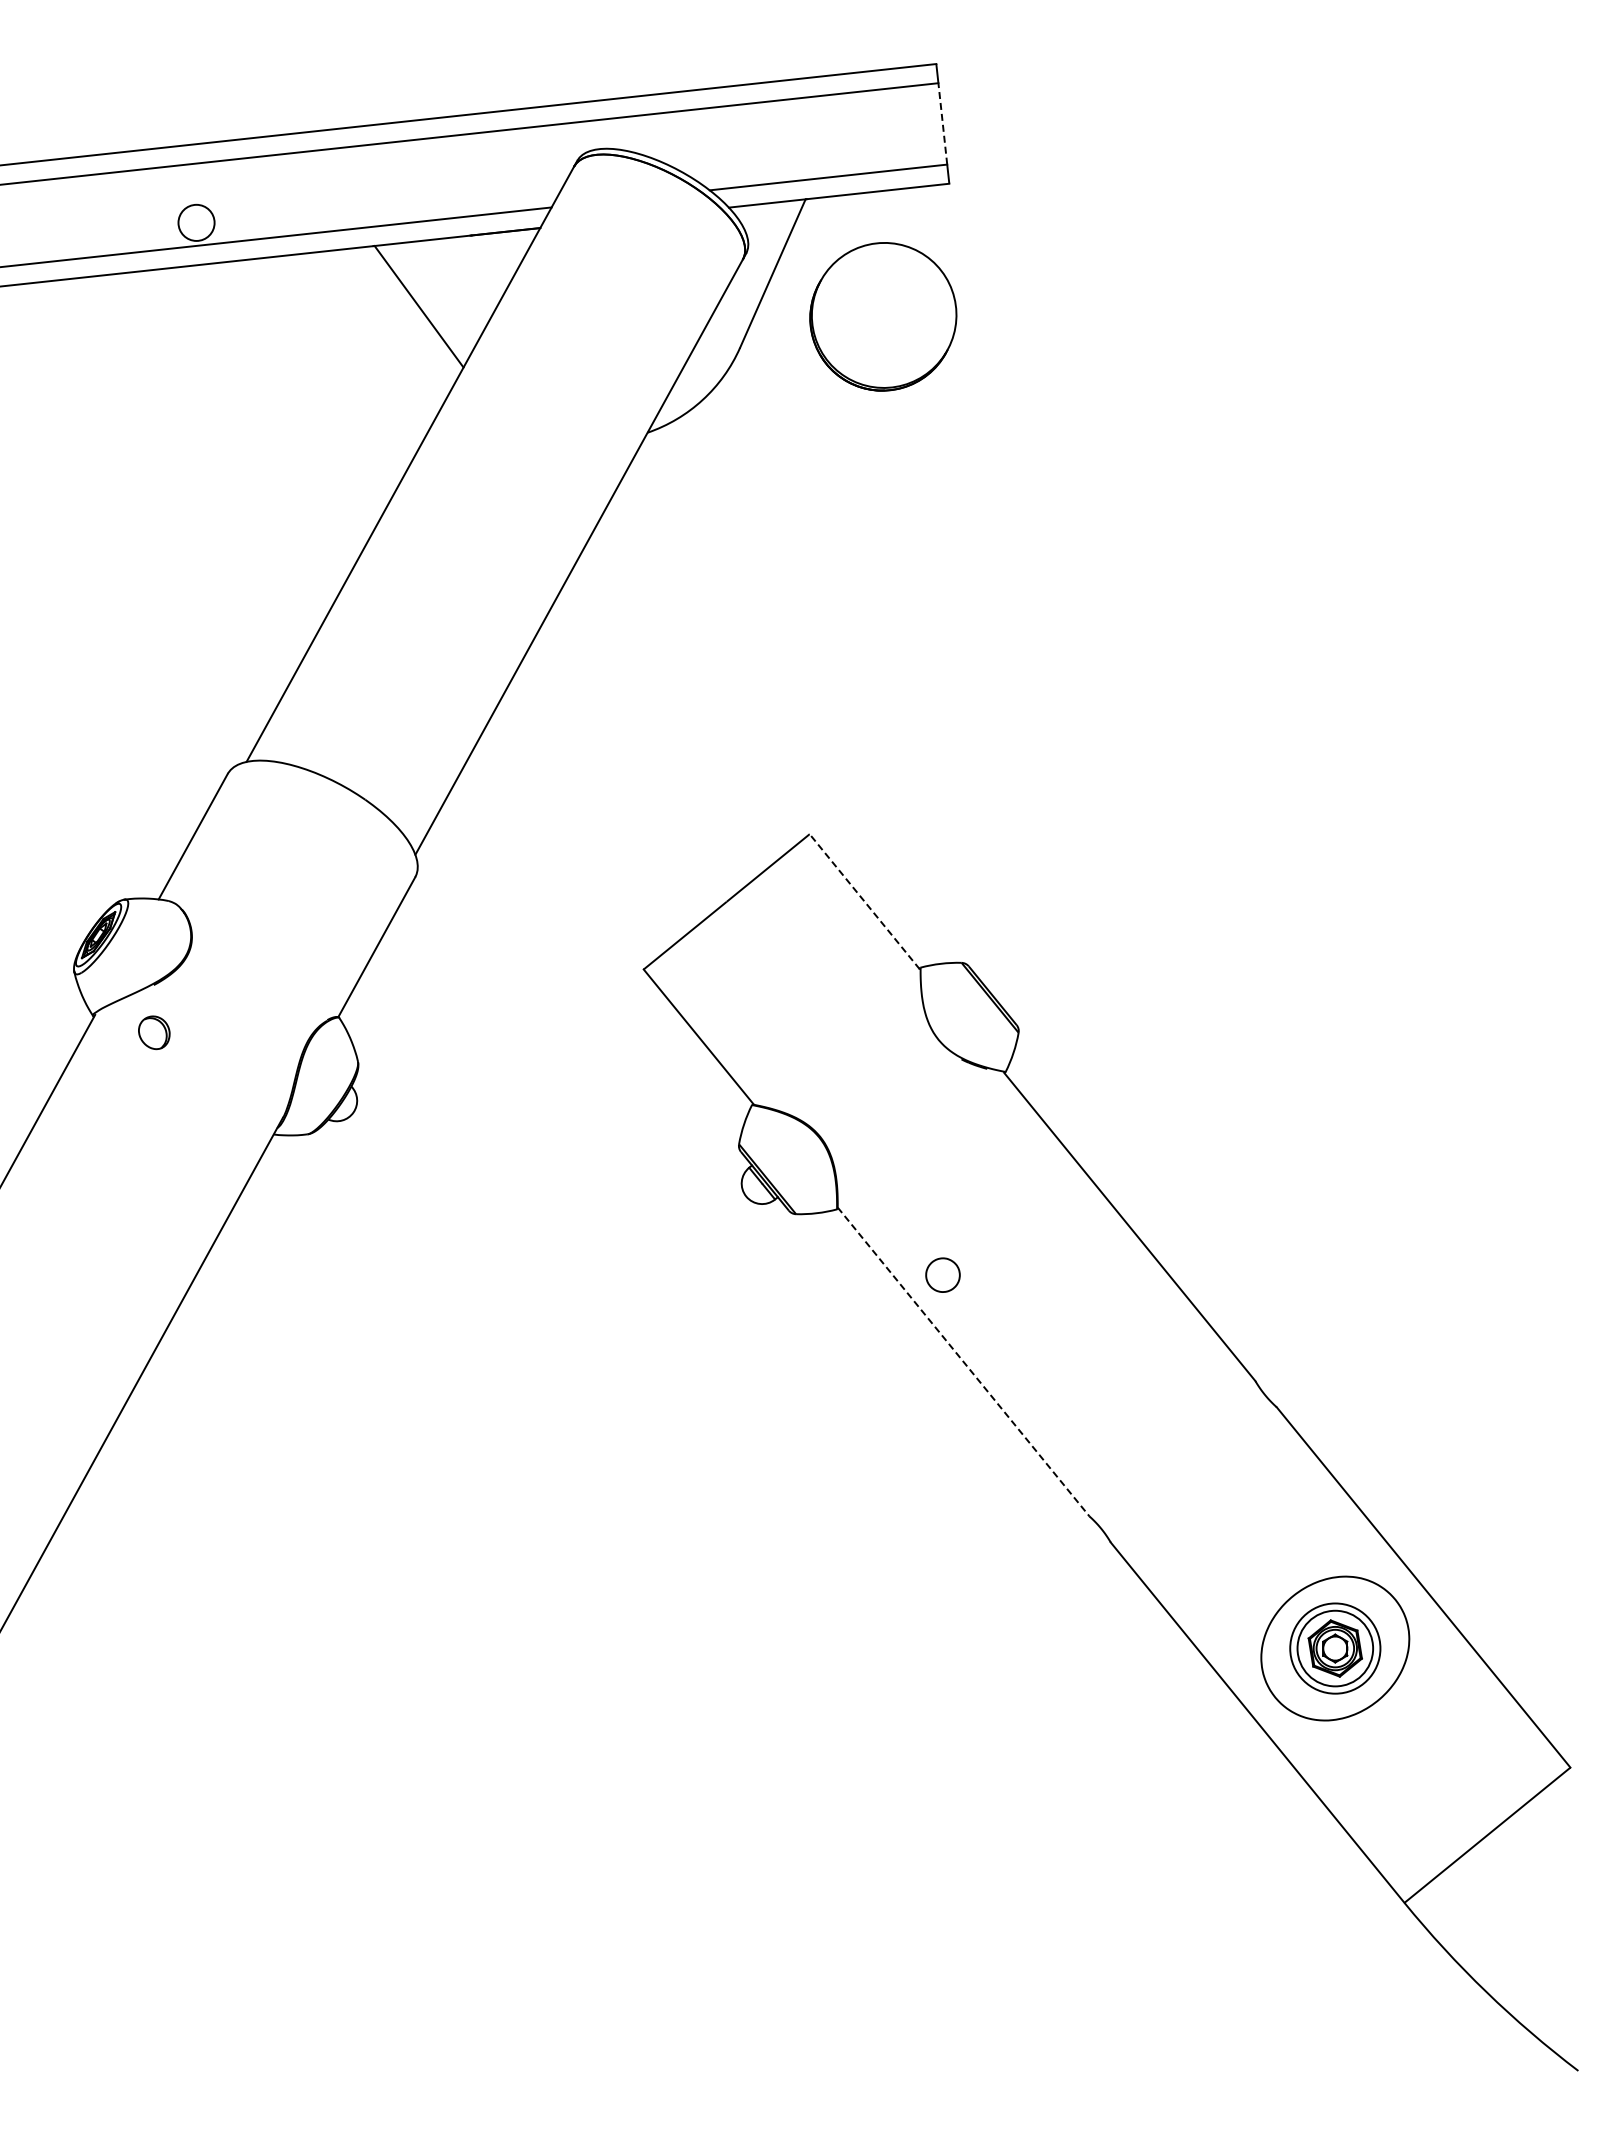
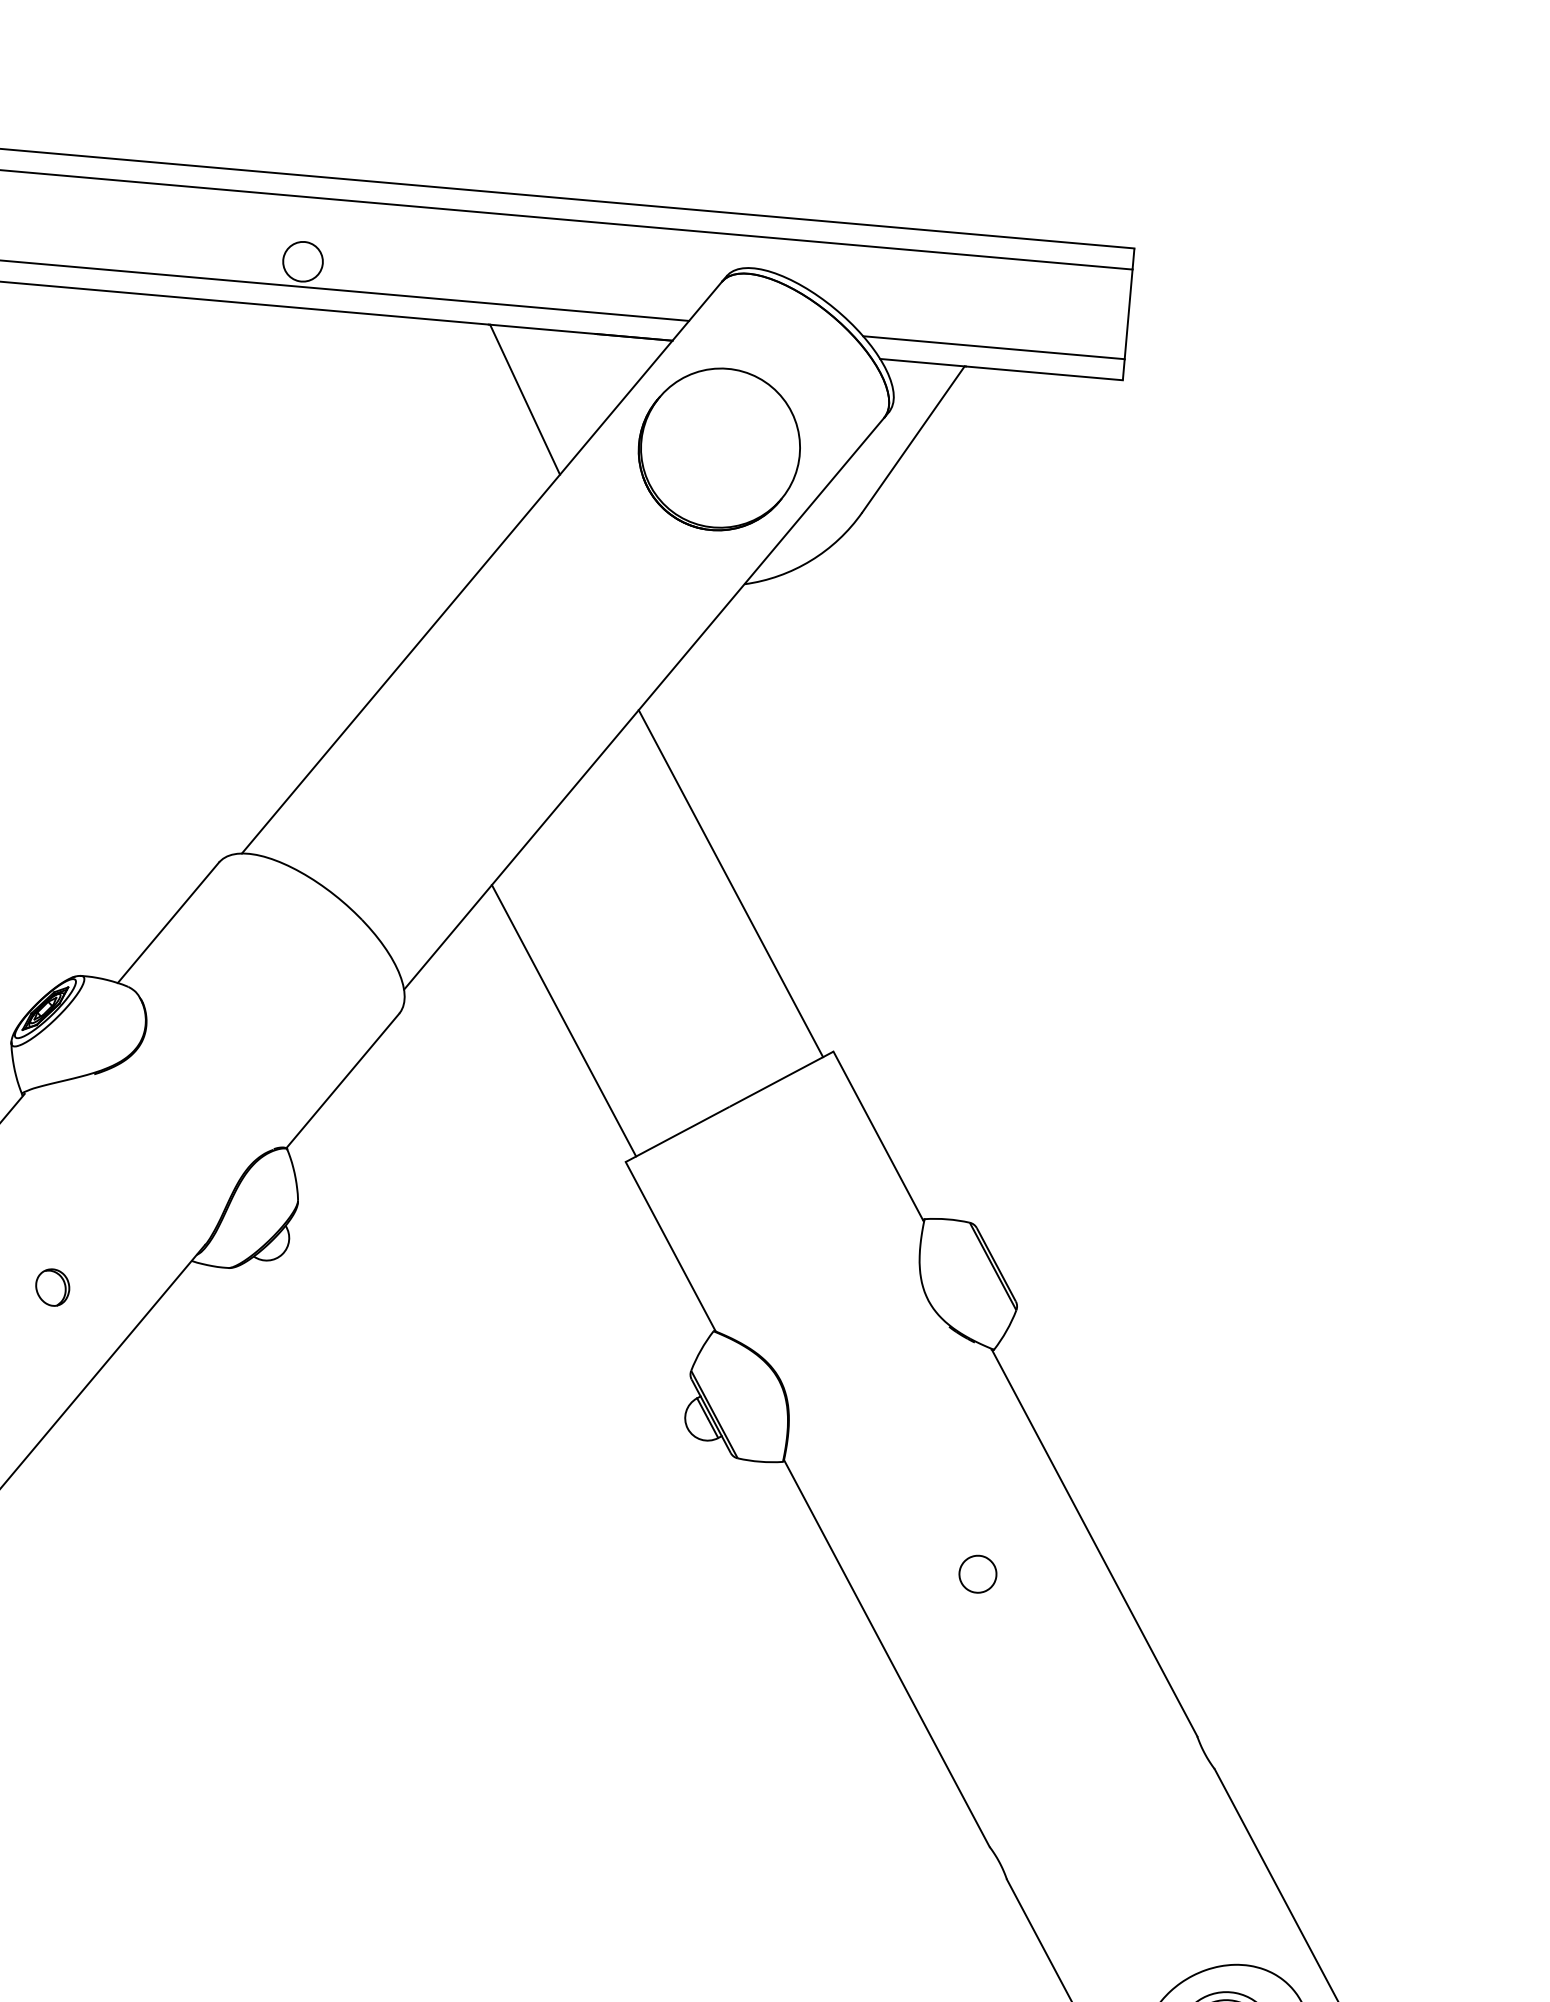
line: (942, 123) -> (1128, 313), dashed -> solid
part: (883, 316) -> (719, 449), moved
line: (688, 701) -> (731, 882), added
line: (563, 853) -> (564, 1019), added
line: (864, 901) -> (878, 1135), dashed -> solid
part: (154, 1032) -> (52, 1287), moved
part: (942, 1274) -> (977, 1573), moved
line: (964, 1362) -> (887, 1654), dashed -> solid

